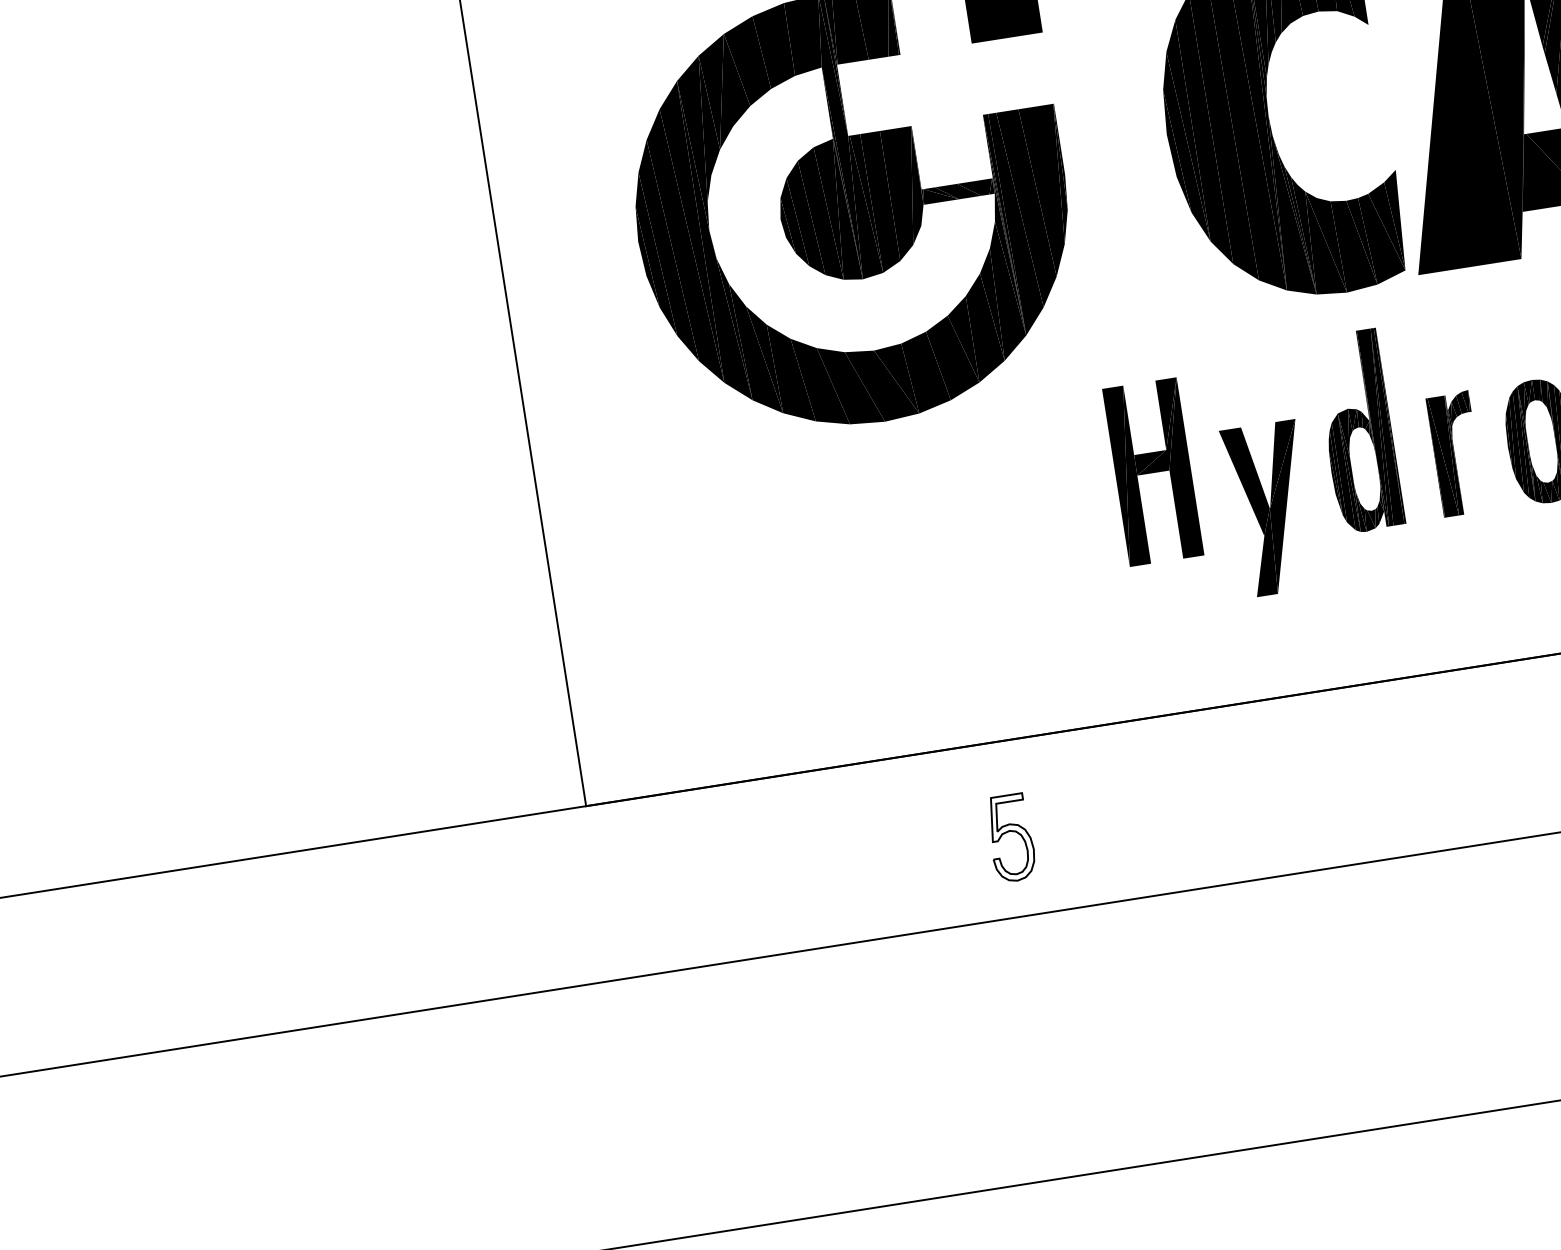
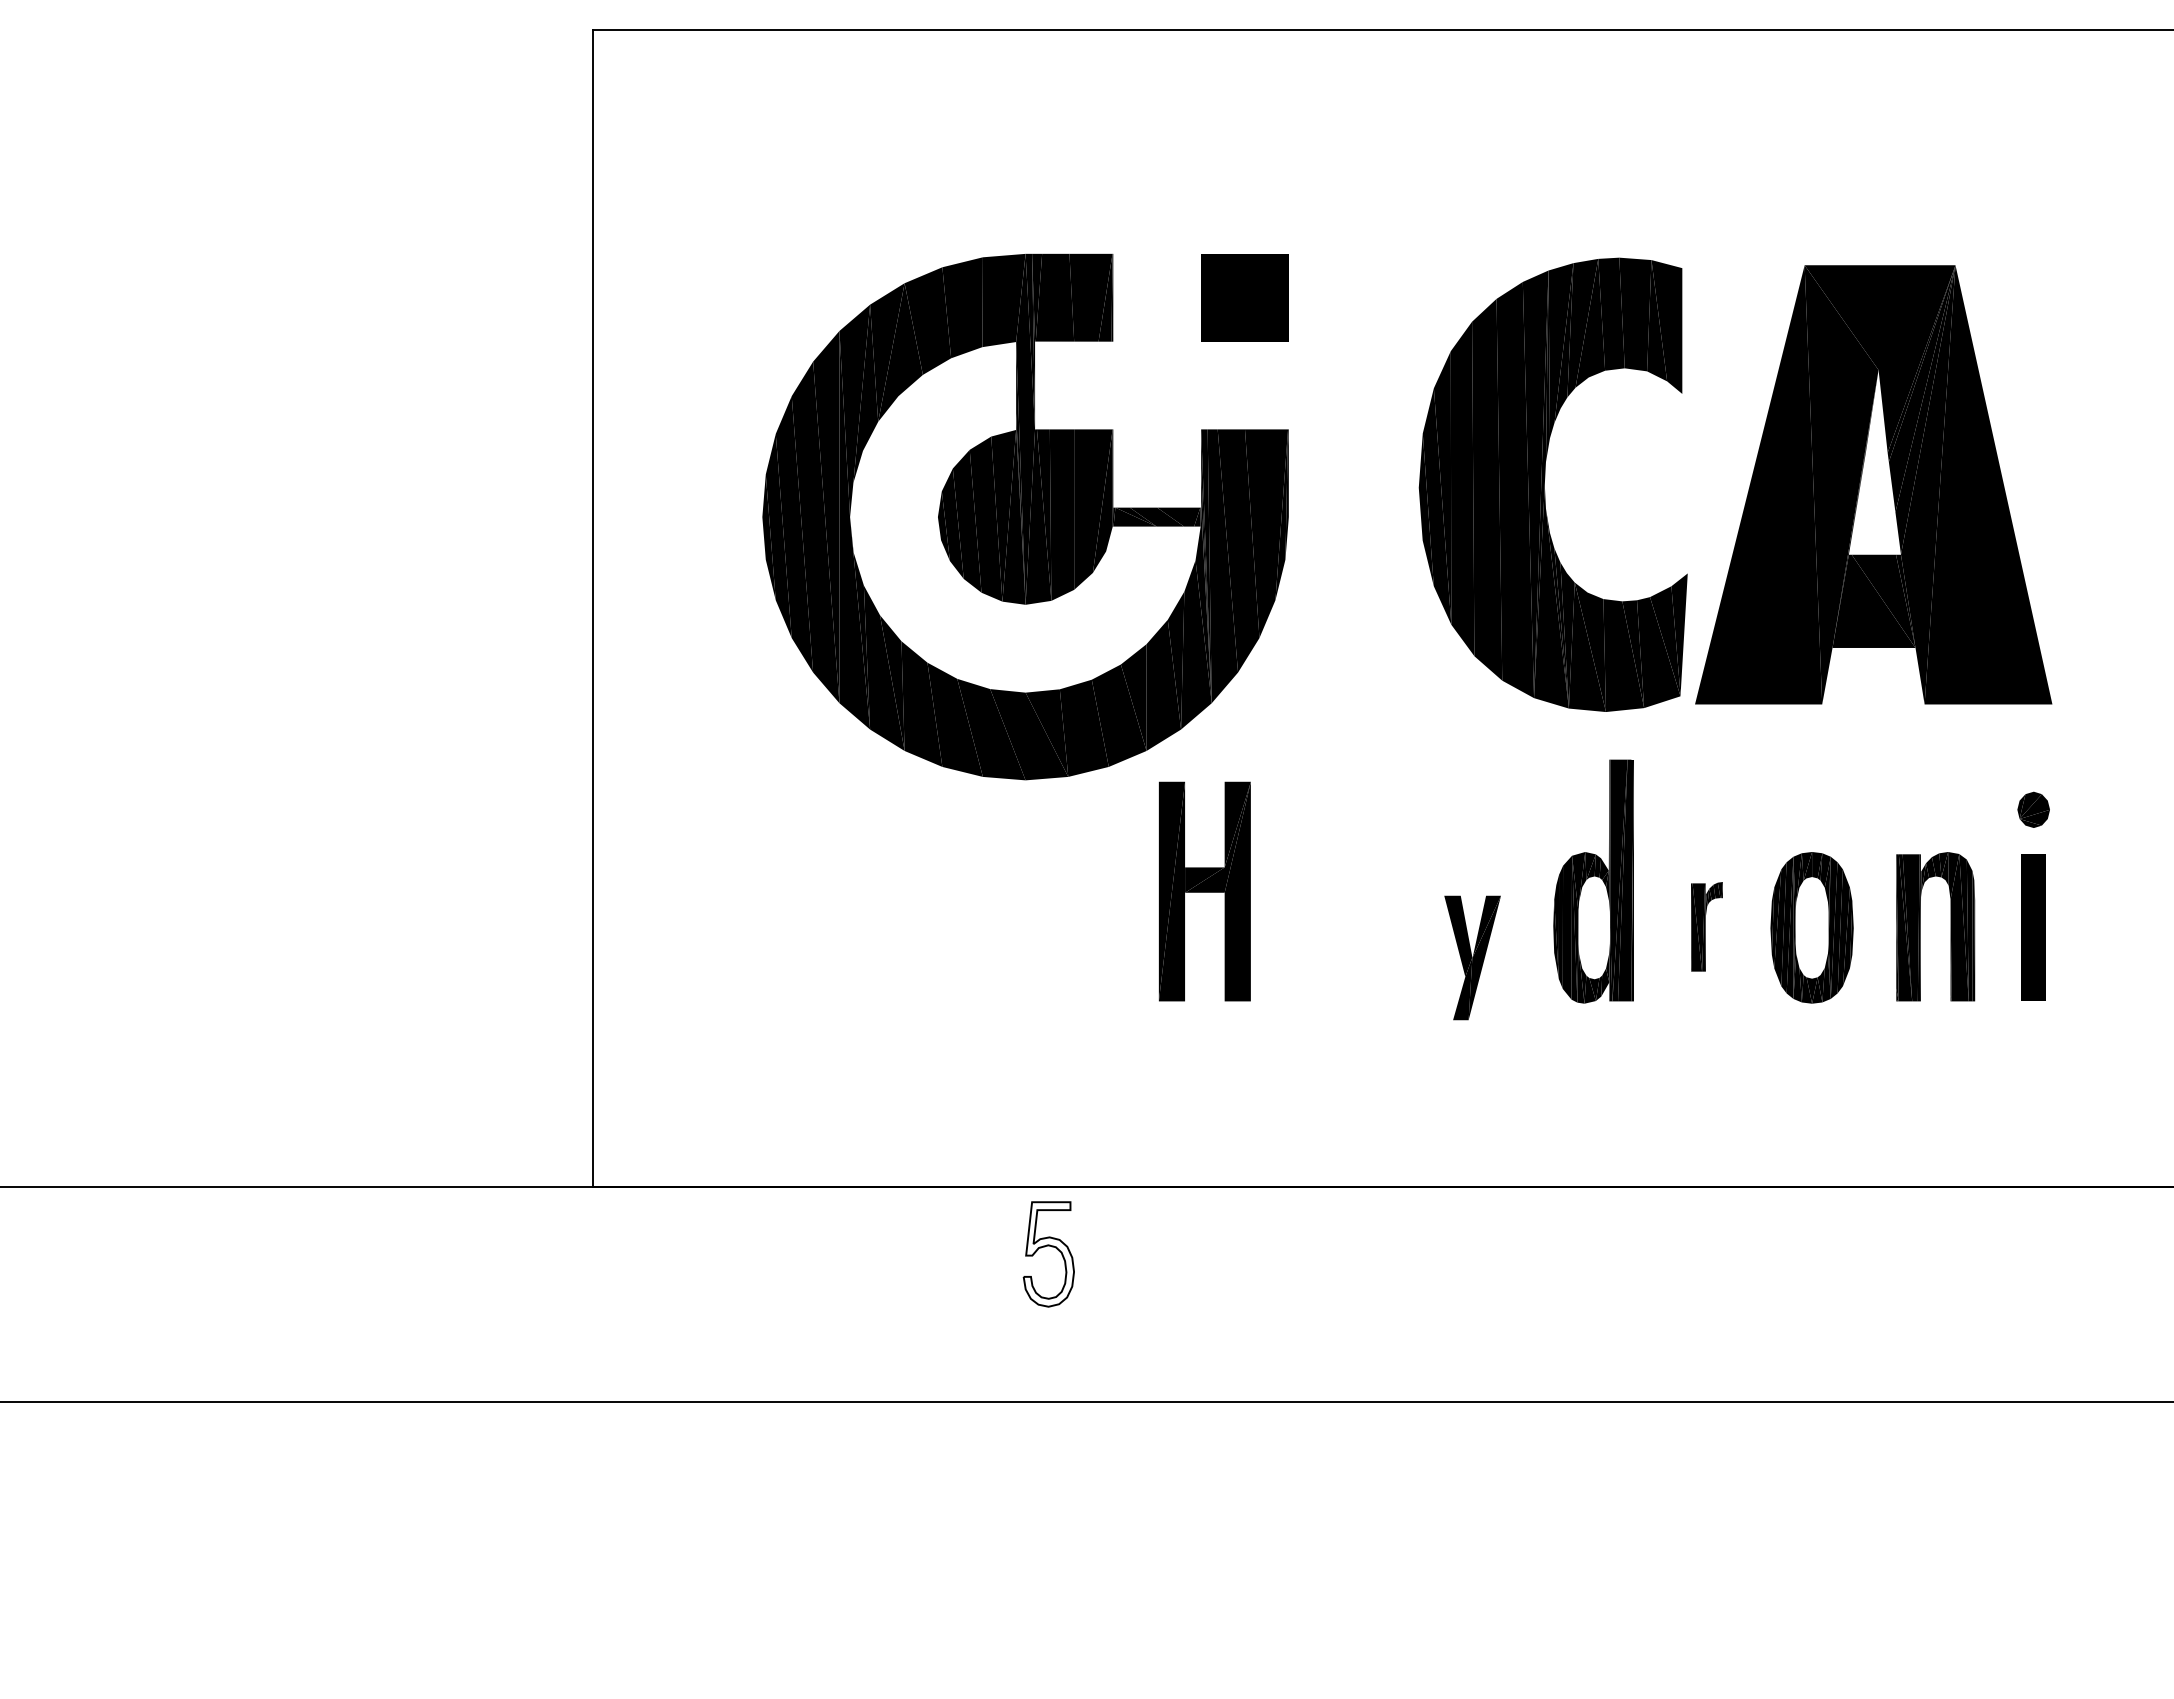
part: (1455, 453) -> (1706, 926), size x0.6
part: (1152, 472) -> (1204, 891), moved
part: (1269, 508) -> (1472, 957), size x0.6
part: (1009, 831) -> (1048, 1246), moved

